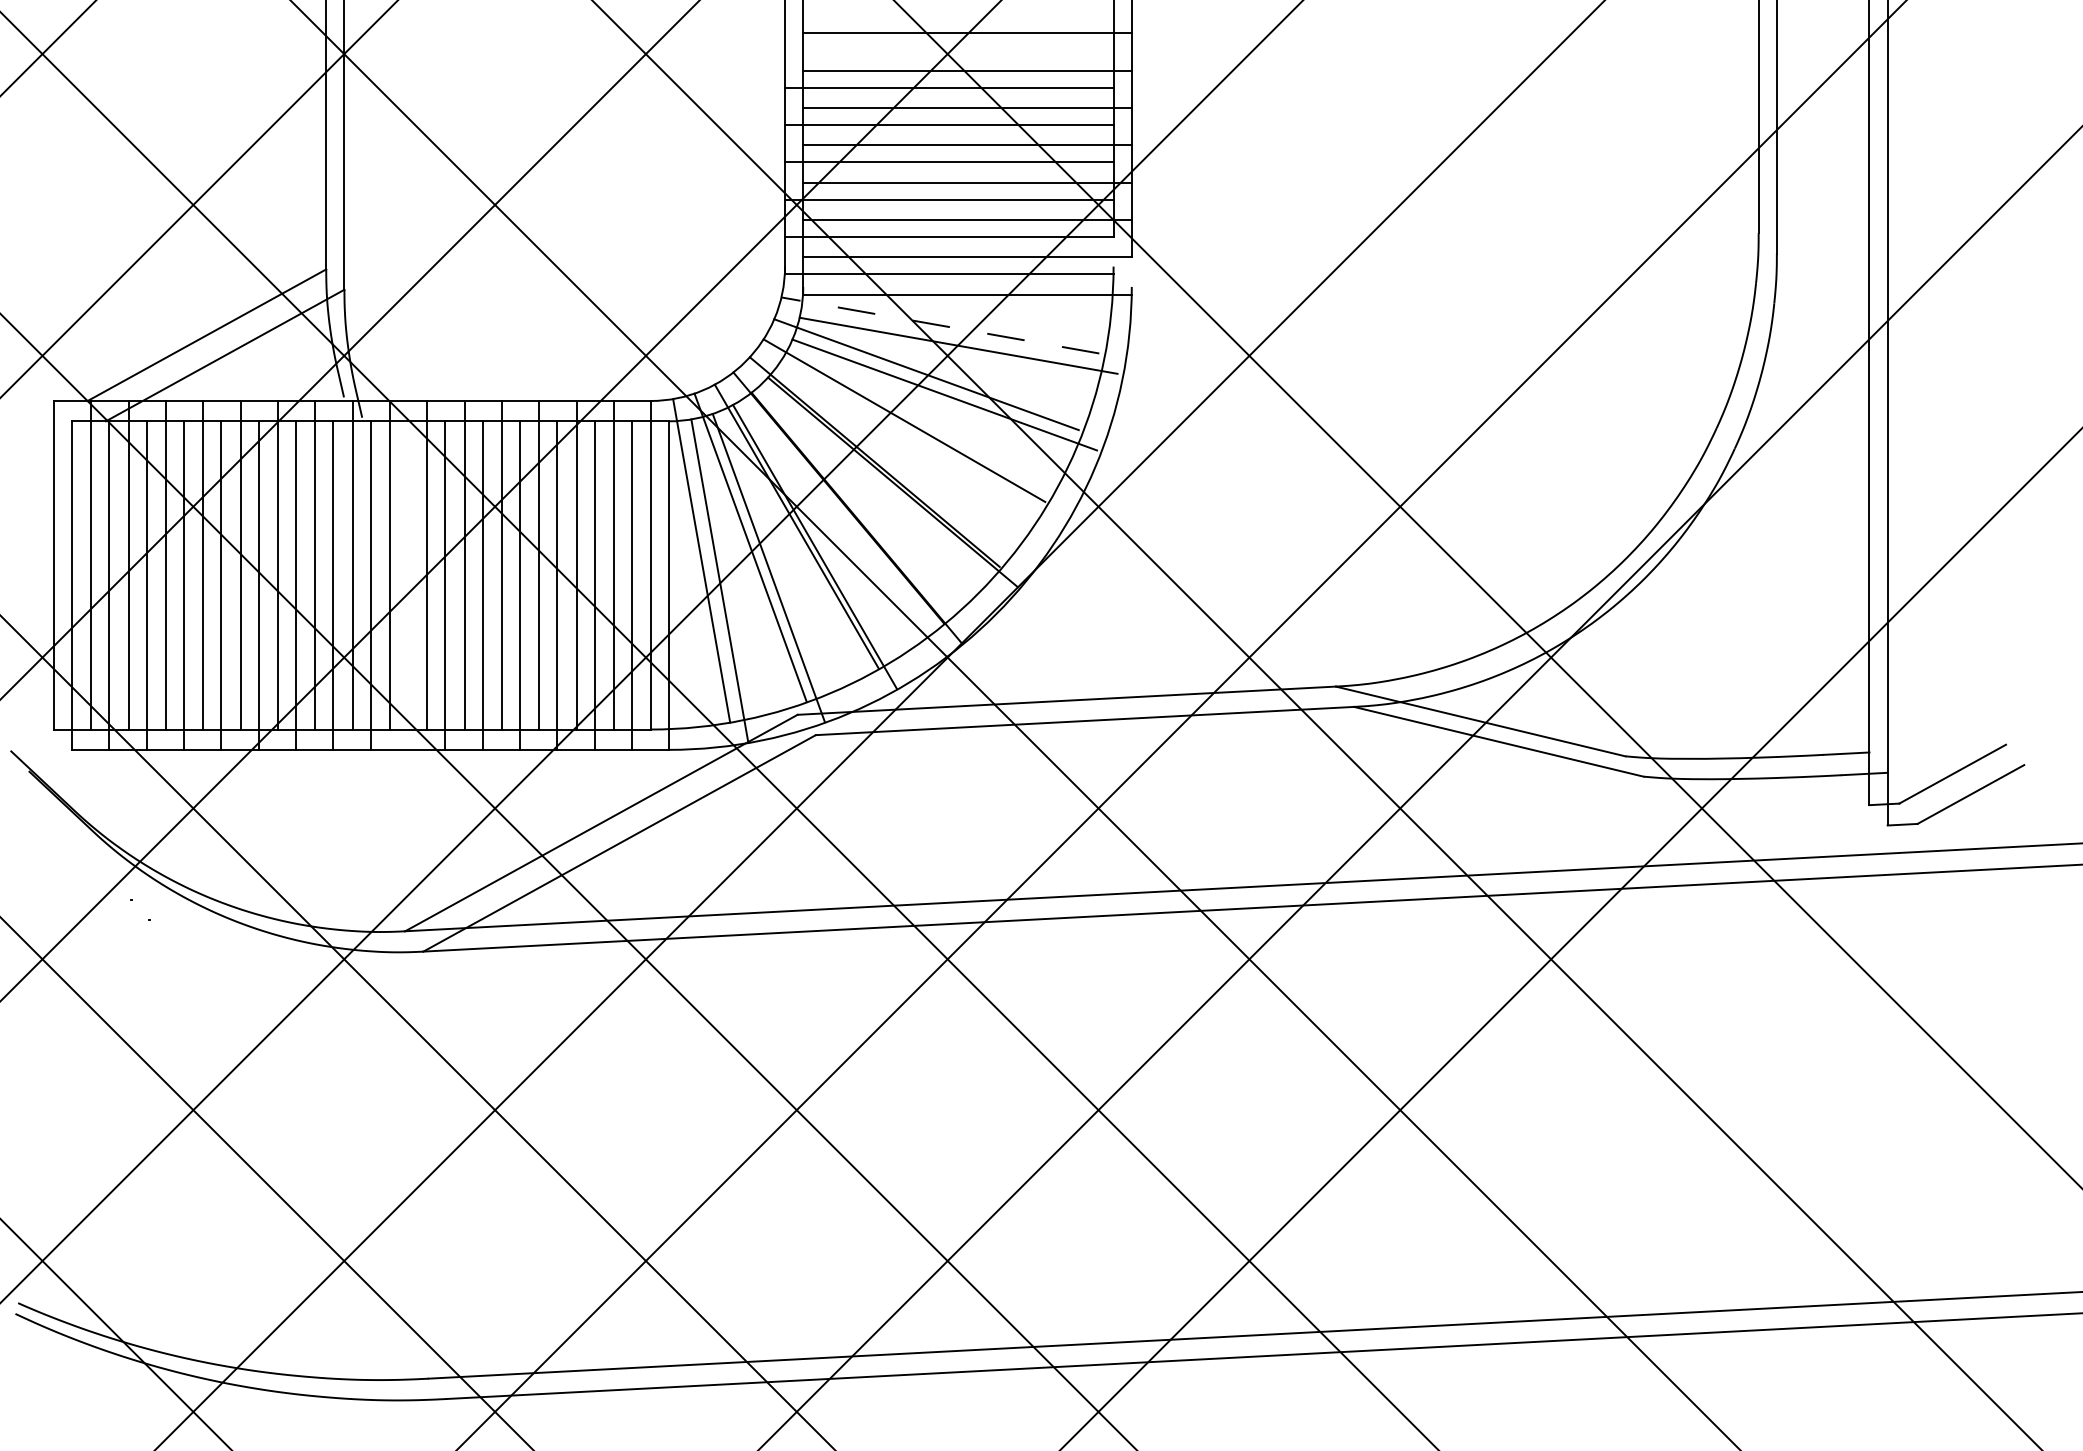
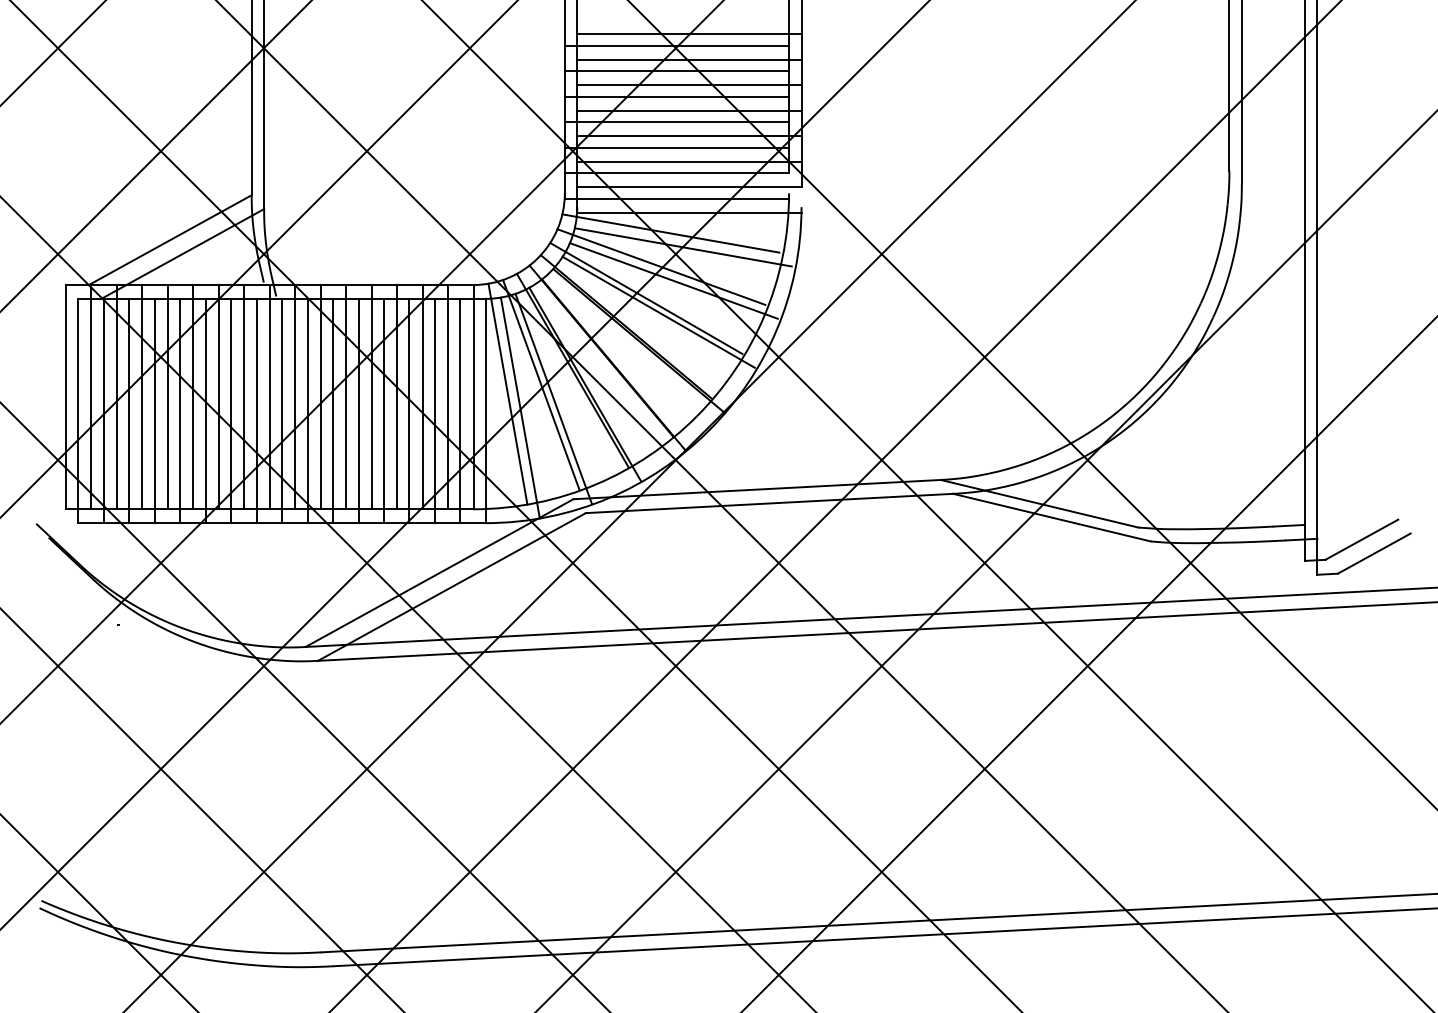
line: (948, 50) -> (676, 45), added
line: (939, 325) -> (670, 233), dashed -> solid
line: (922, 439) -> (658, 311), added
line: (407, 584) -> (307, 410), added

